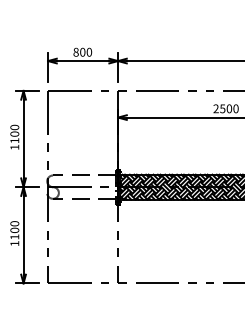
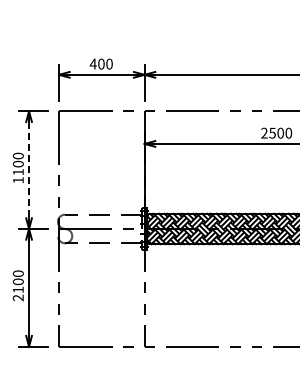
text: (75, 51) -> (92, 63), 800 -> 400
line: (23, 139) -> (29, 170), solid -> dashed
text: (14, 243) -> (17, 297), 1100 -> 2100

